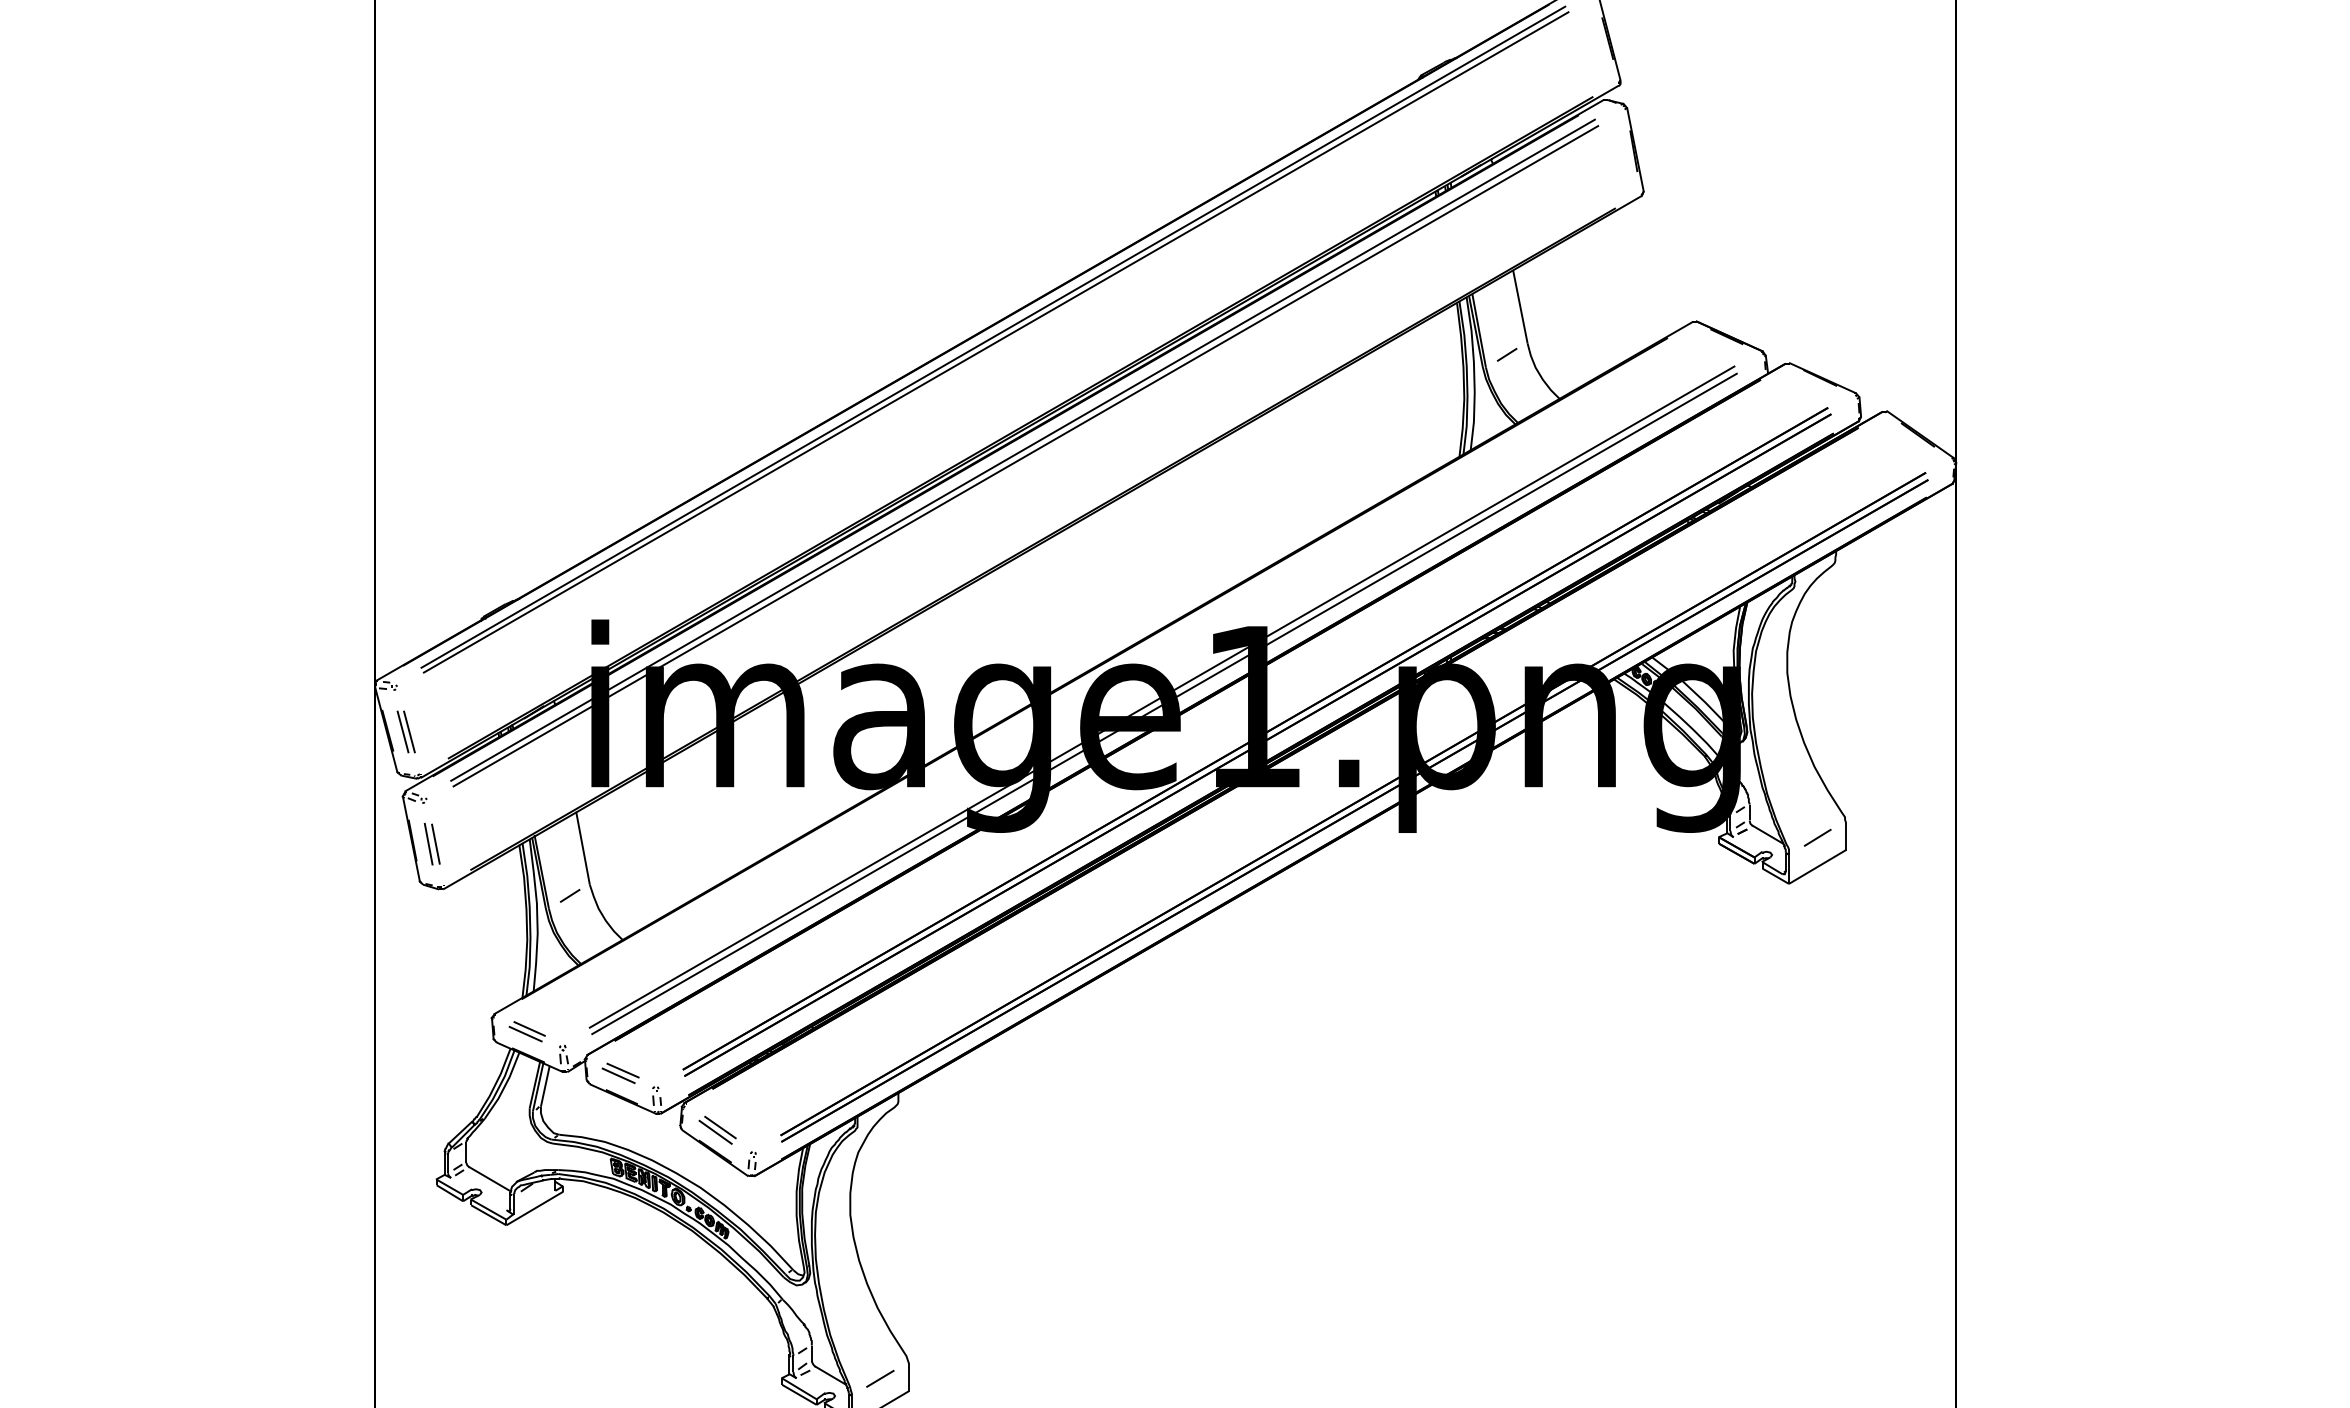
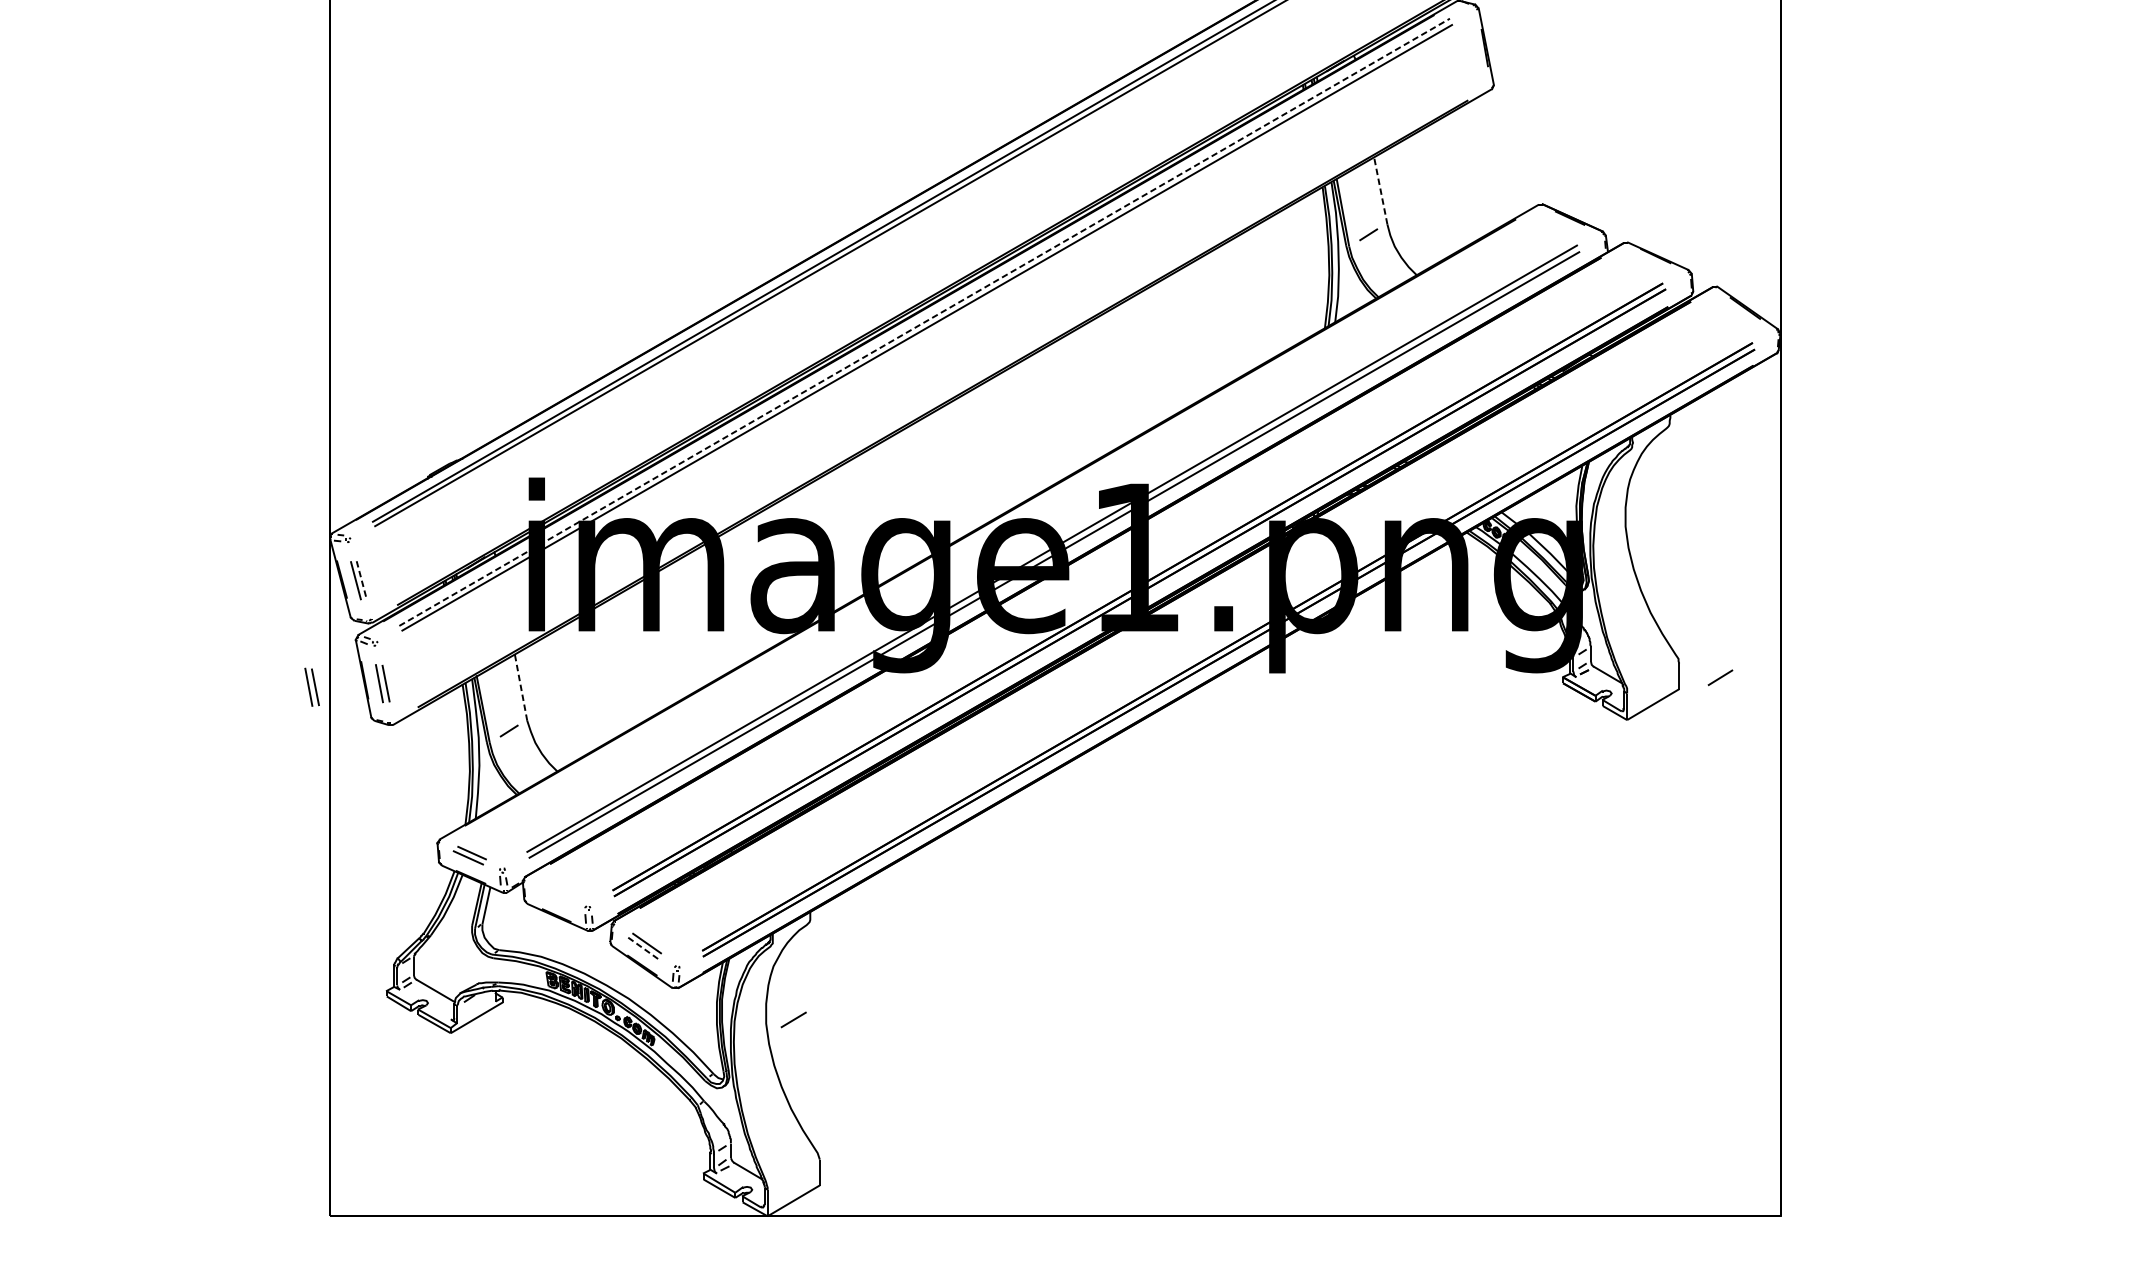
line: (1520, 306) -> (1380, 190), solid -> dashed
line: (1023, 449) -> (925, 321), solid -> dashed
line: (409, 731) -> (361, 580), solid -> dashed
line: (1817, 837) -> (1720, 677), moved
line: (582, 847) -> (520, 686), solid -> dashed
part: (354, 848) -> (311, 687), added
part: (620, 1072) -> (555, 893), removed
line: (715, 1132) -> (642, 948), solid -> dashed
line: (880, 1378) -> (793, 1019), moved

